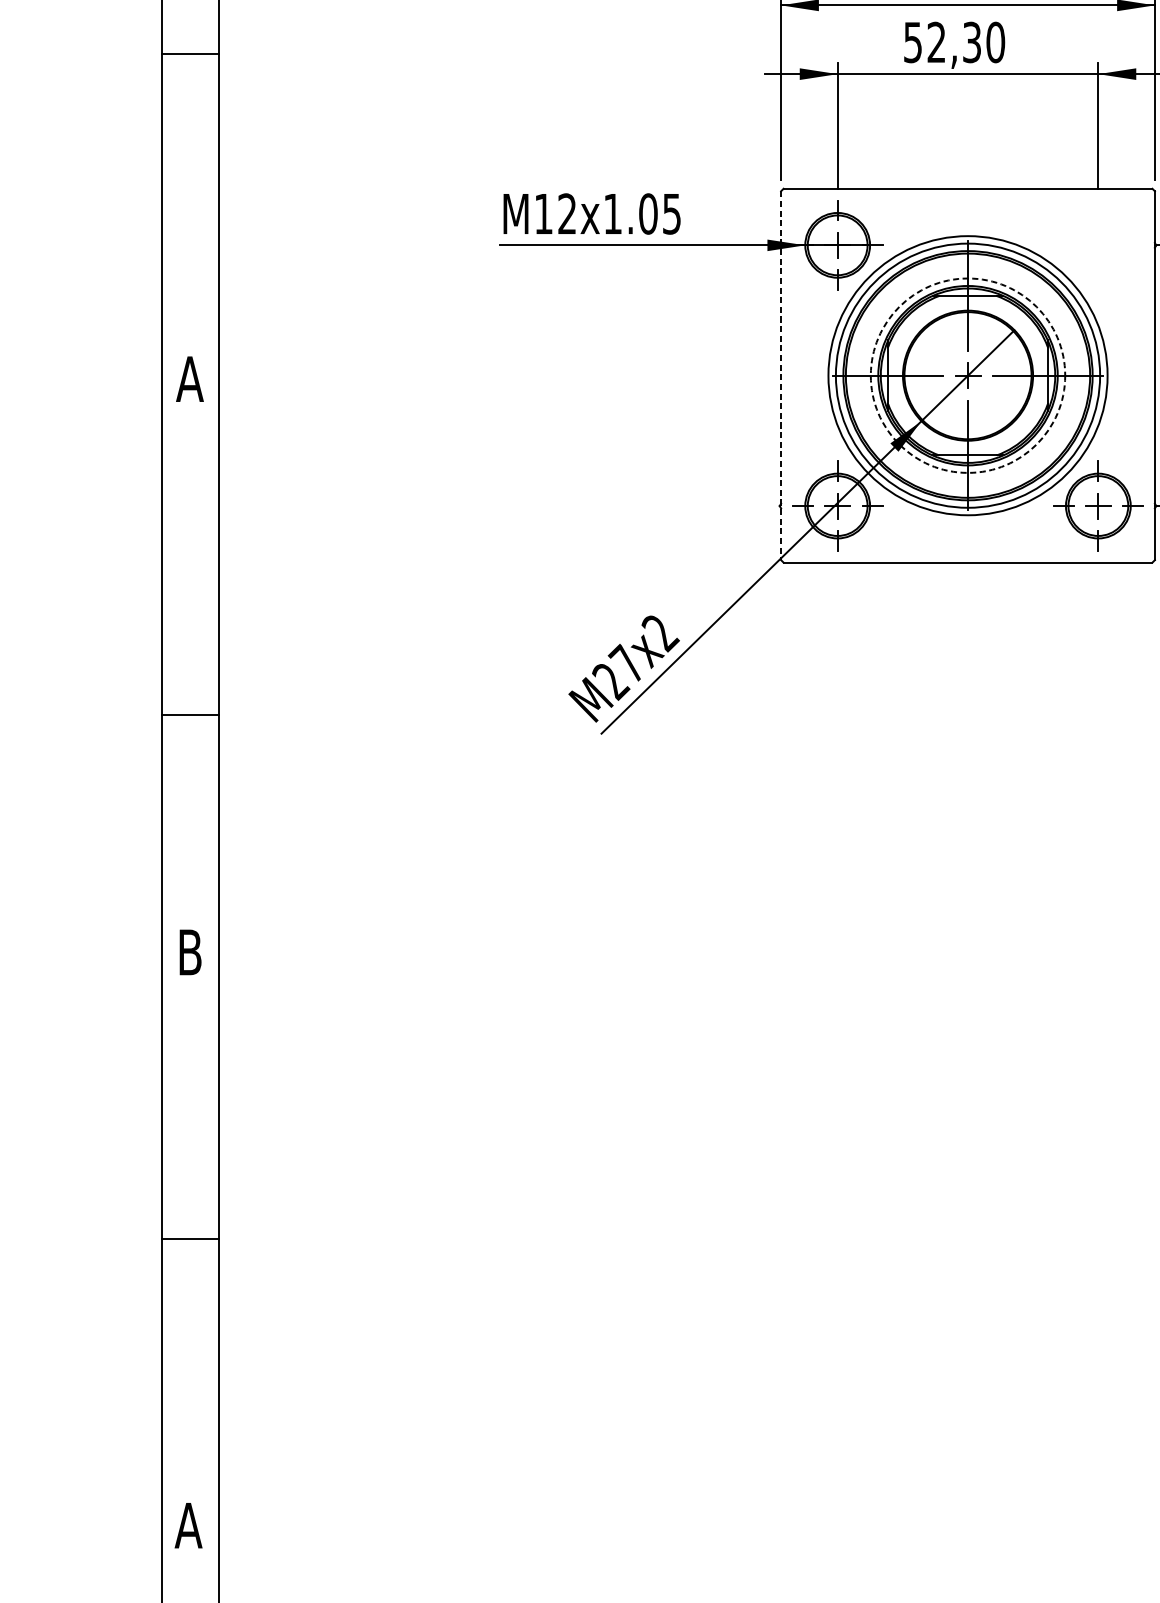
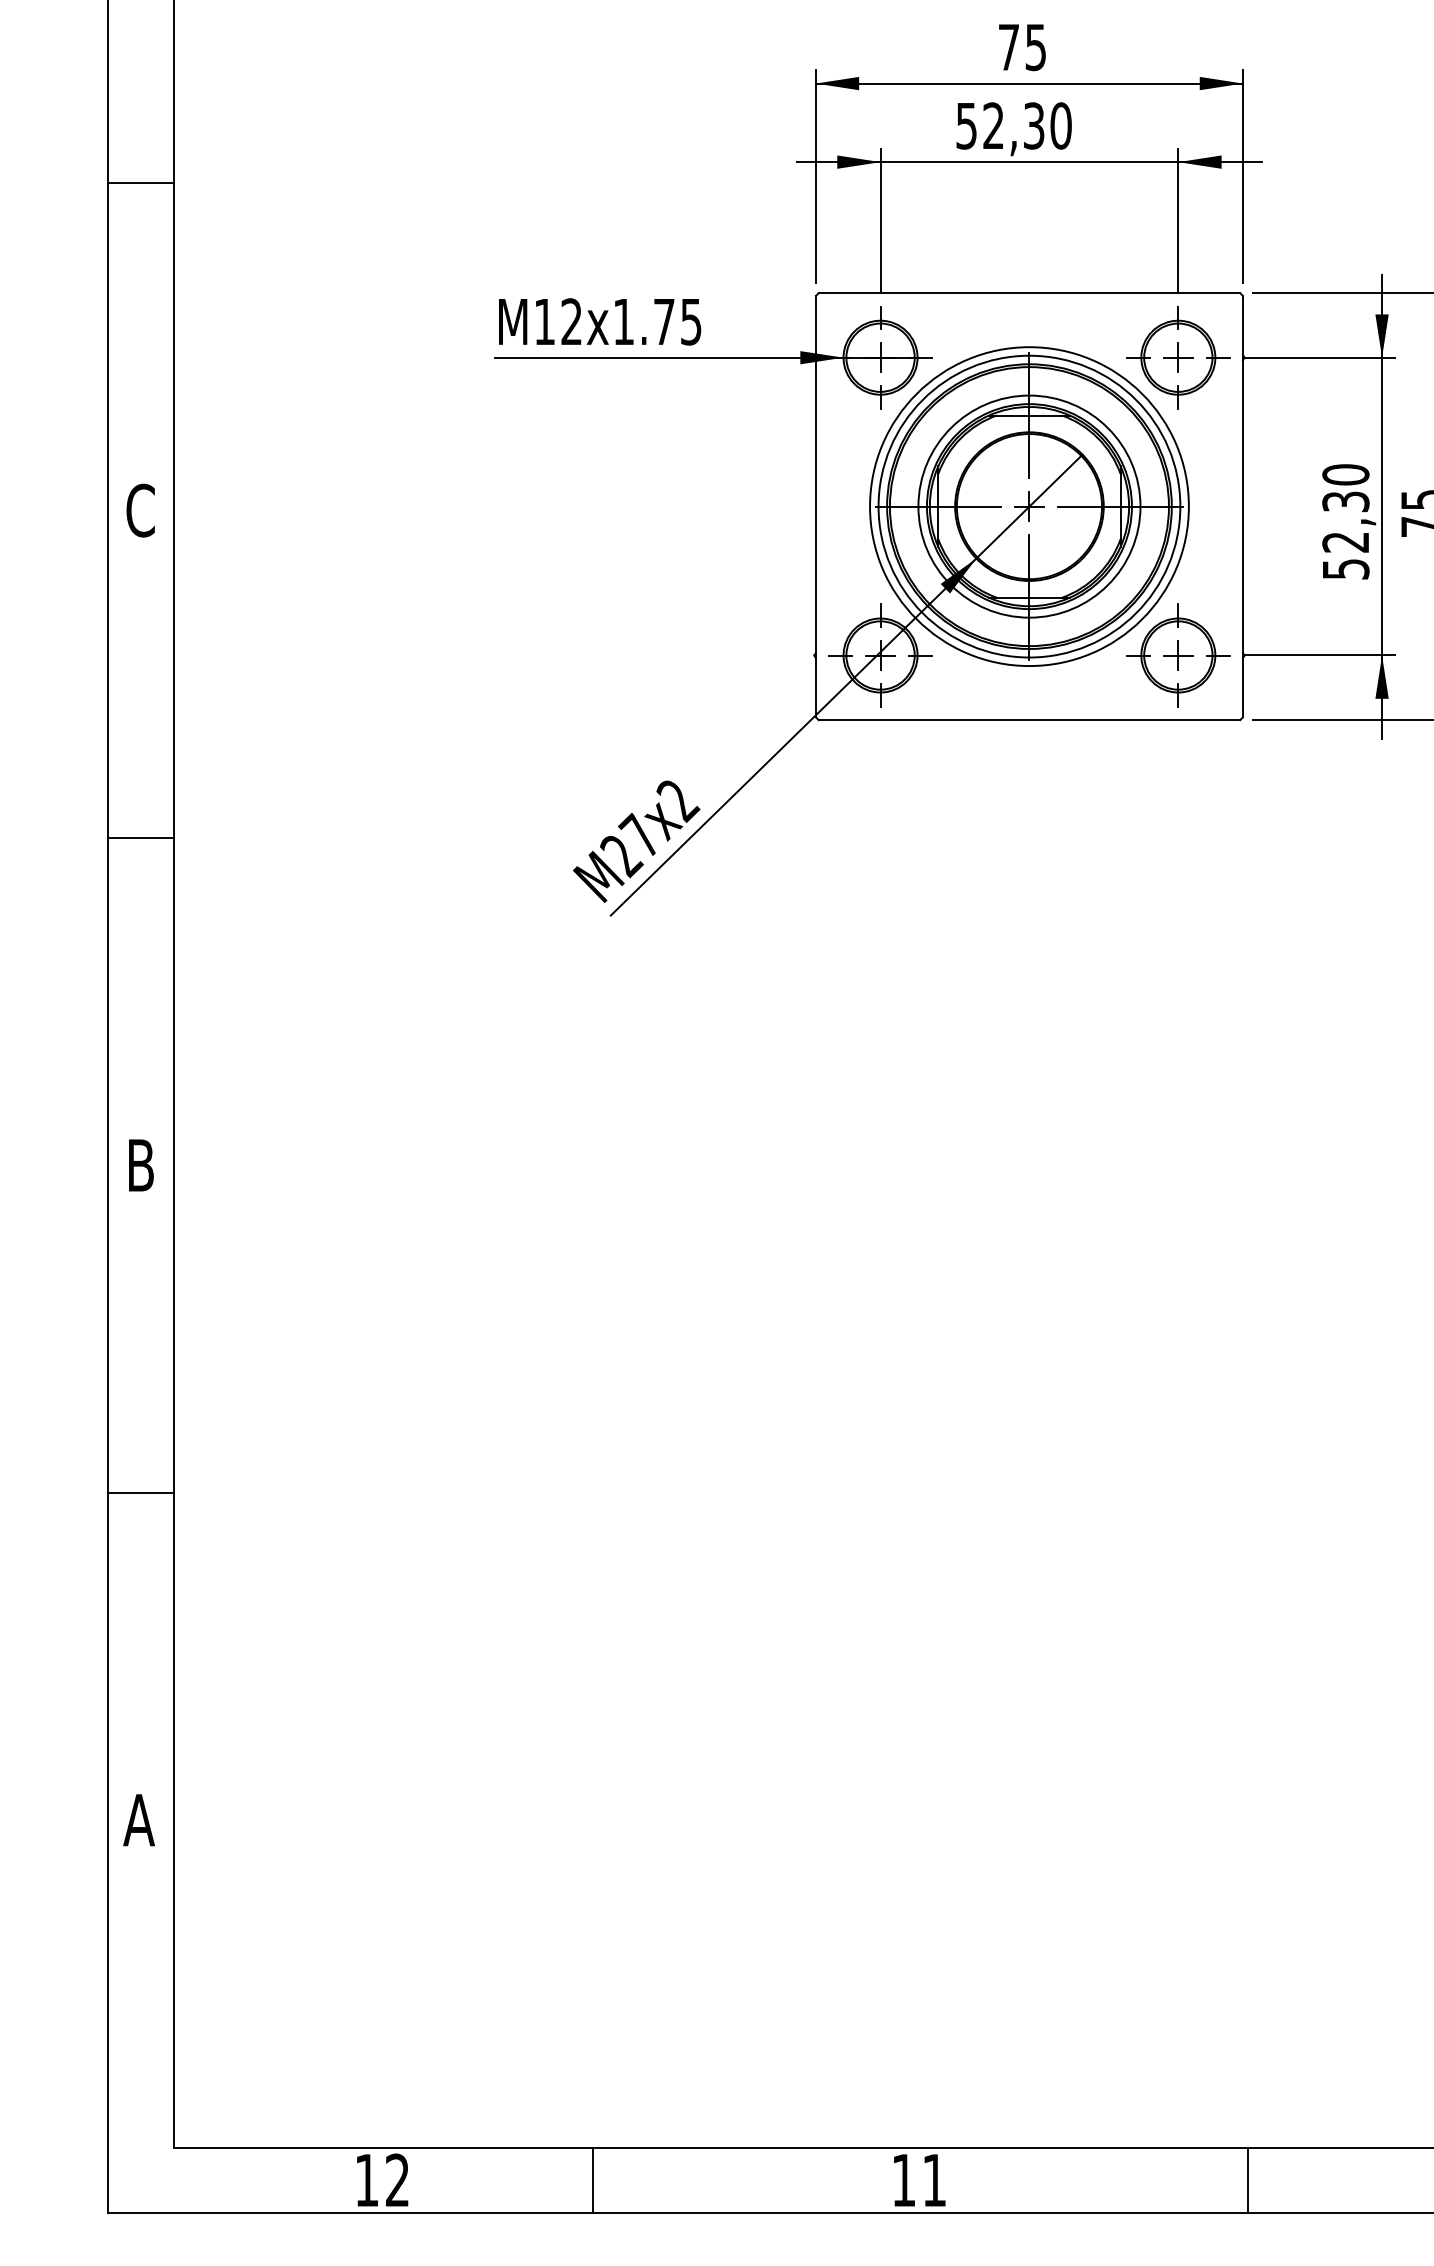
line: (189, 54) -> (140, 183), moved
text: (648, 213) -> (664, 321), M12x1.05 -> M12x1.75
part: (1098, 245) -> (1178, 357), added
line: (780, 375) -> (815, 506), dashed -> solid
circle: (968, 375) -> (1029, 506), dashed -> solid
text: (189, 379) -> (140, 510), A -> C
line: (189, 714) -> (140, 837), moved

